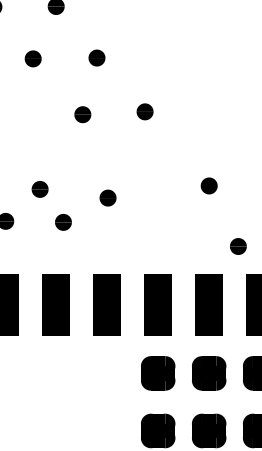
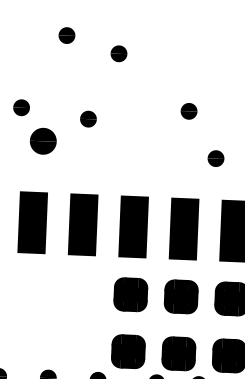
part: (144, 111) -> (118, 53), moved
part: (63, 222) -> (43, 141), size x1.6
part: (238, 246) -> (216, 158), moved

